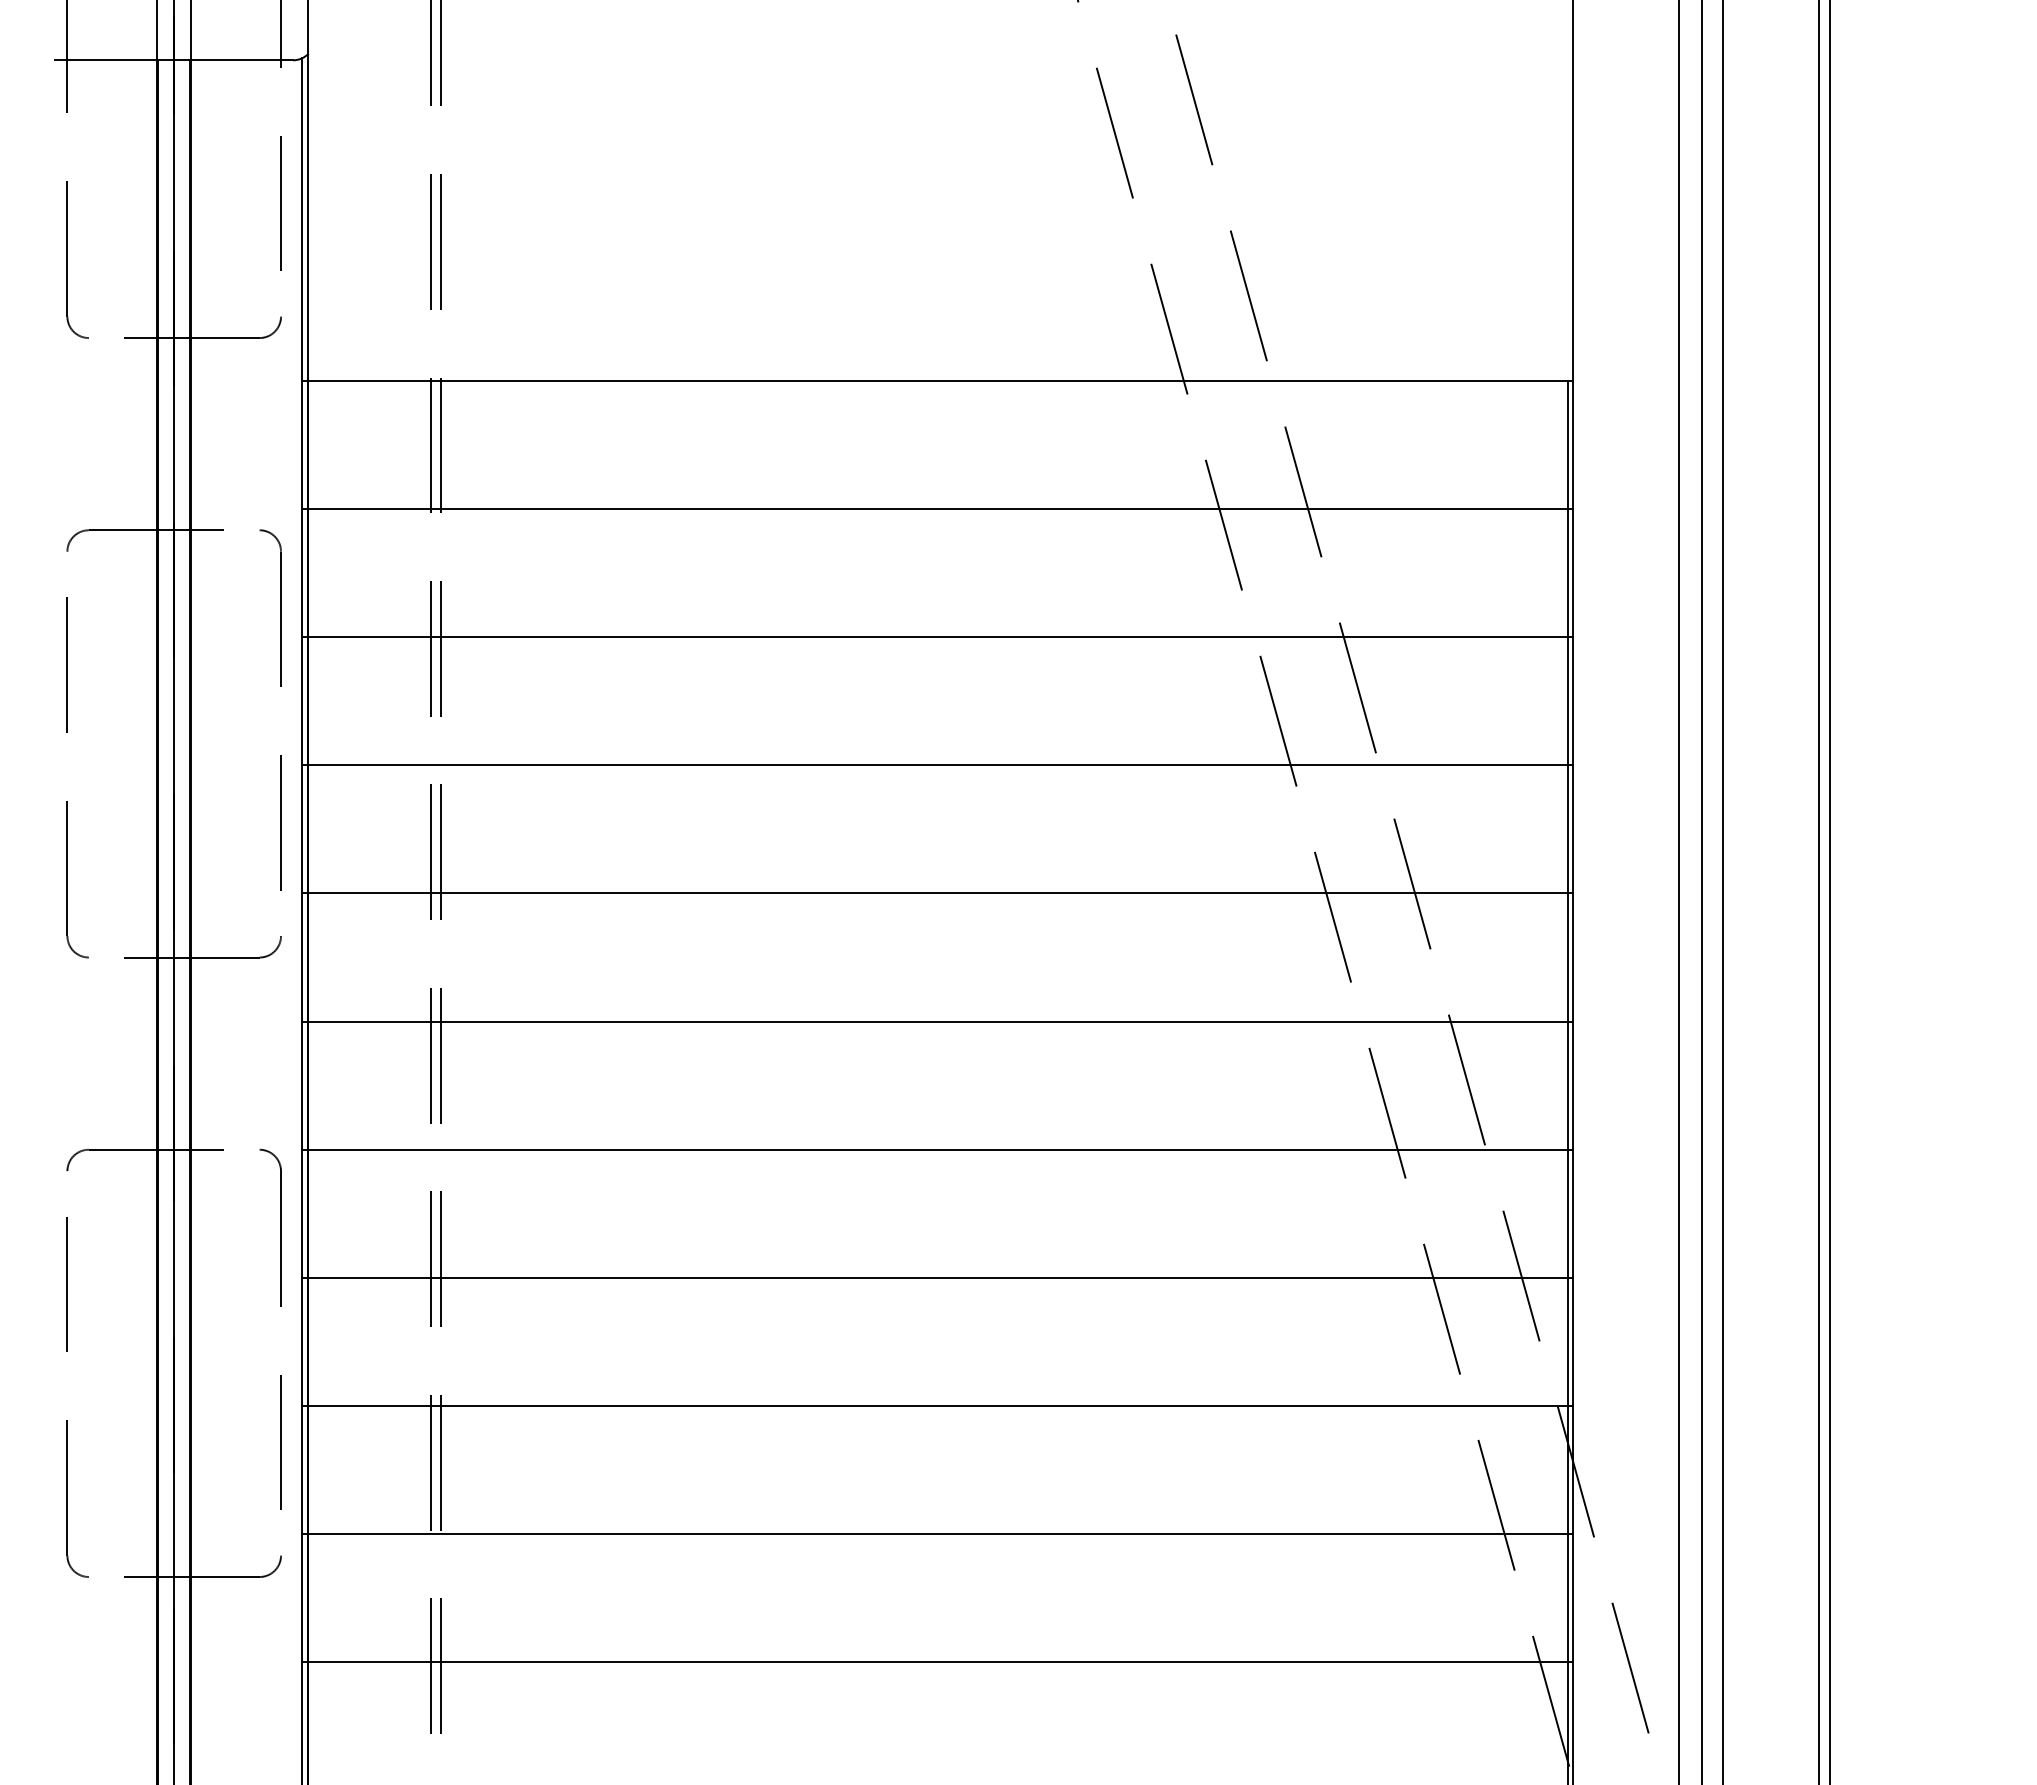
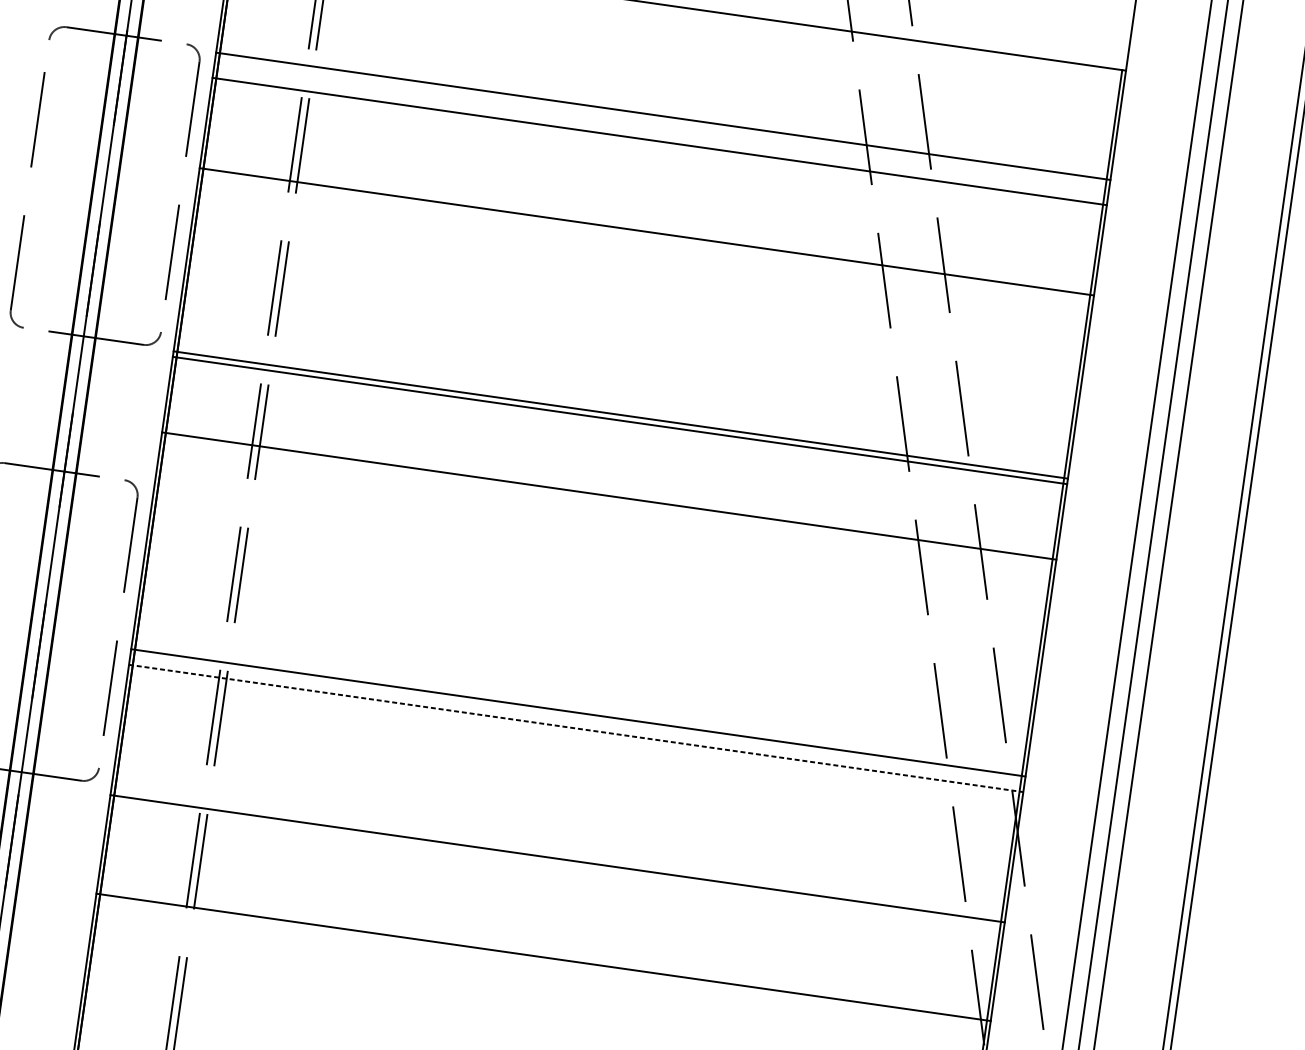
line: (937, 508) -> (659, 141), moved
line: (937, 637) -> (662, 116), moved
line: (937, 765) -> (646, 231), moved
line: (937, 893) -> (619, 420), moved
line: (937, 1021) -> (620, 414), moved
line: (937, 1149) -> (609, 495), moved
line: (937, 1277) -> (578, 712), moved
line: (937, 1406) -> (575, 728), solid -> dashed
line: (937, 1534) -> (557, 858), moved
line: (937, 1662) -> (543, 957), moved

